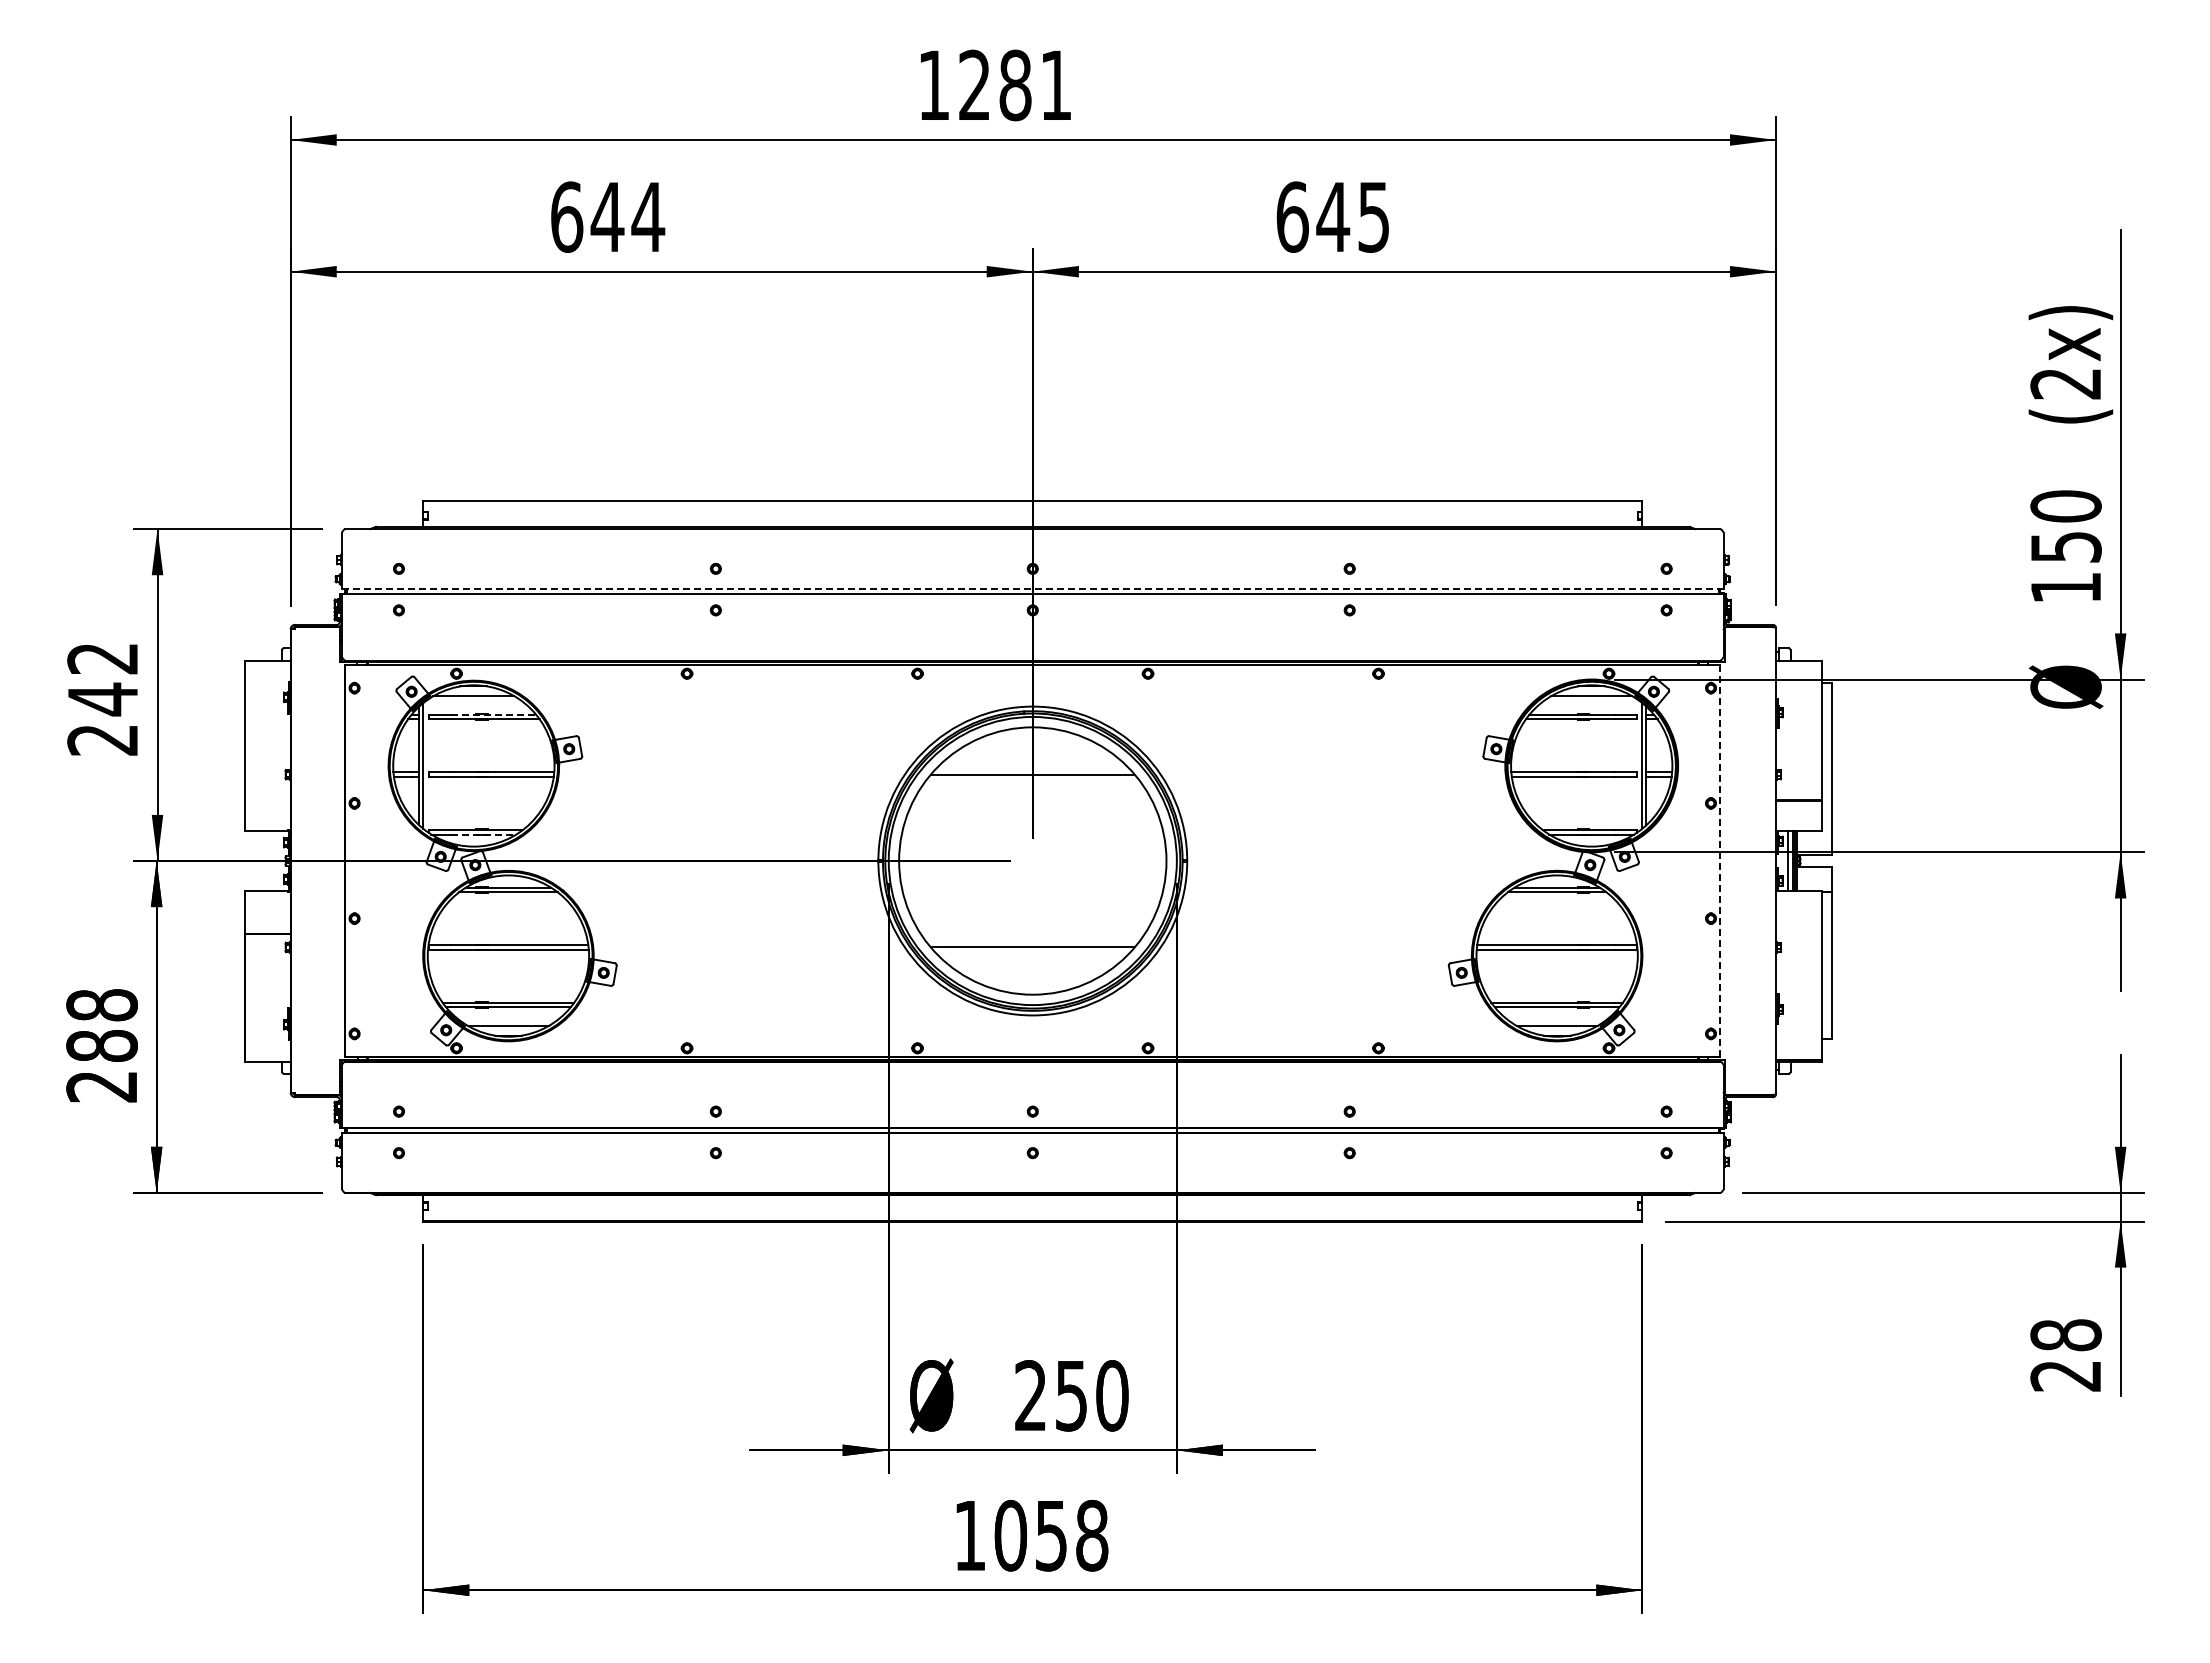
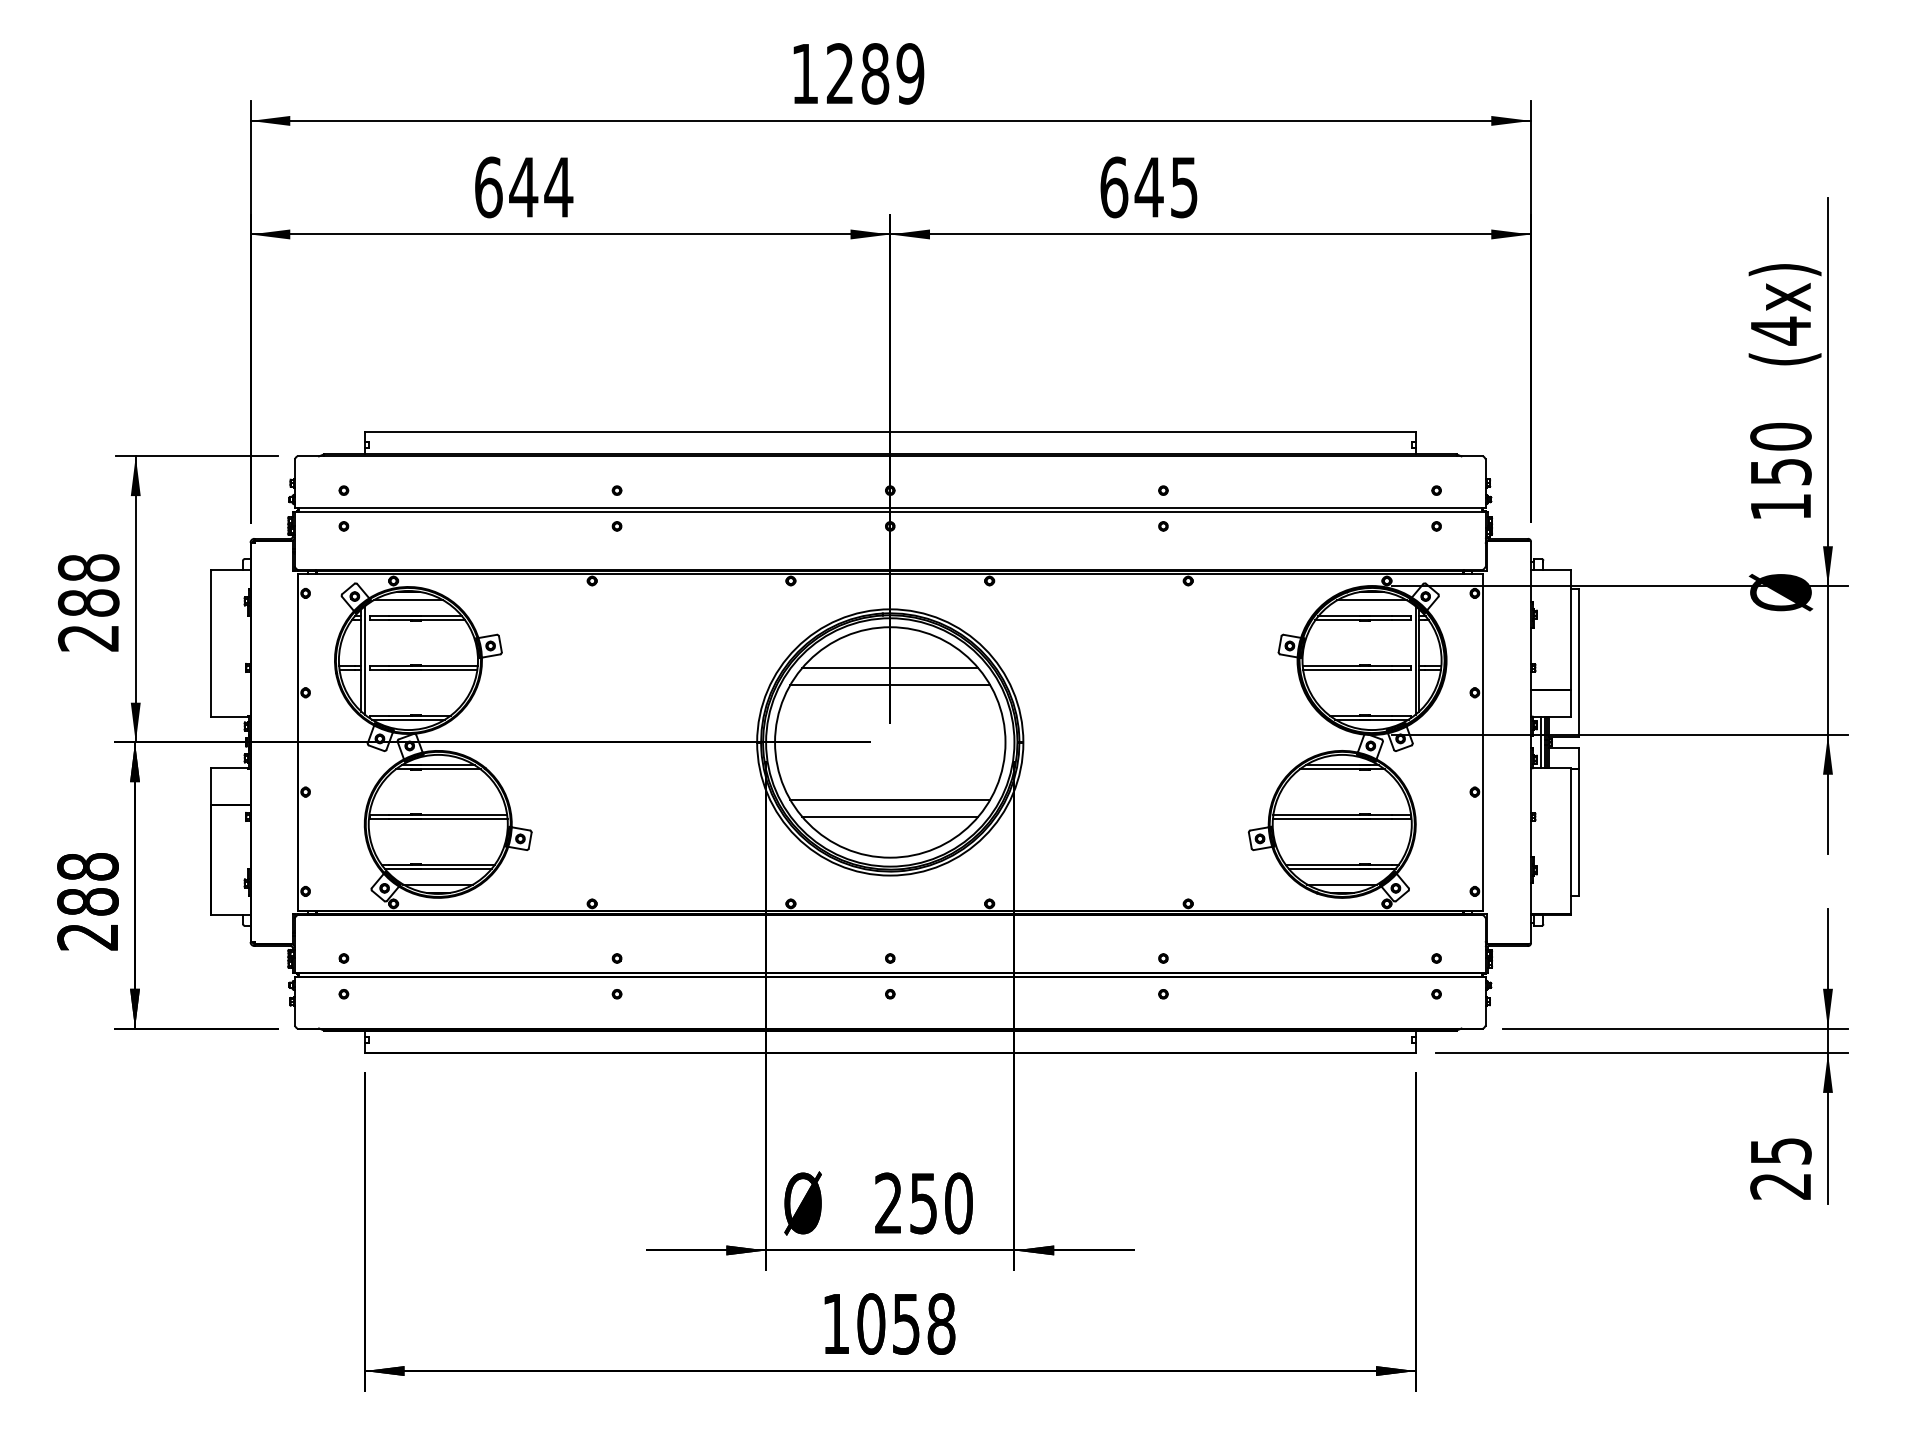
text: (1056, 85) -> (910, 73), 1281 -> 1289
text: (2065, 383) -> (1780, 330), (2x) -> (4x)
line: (1032, 589) -> (890, 508), dashed -> solid
text: (102, 679) -> (88, 585), 242 -> 288
line: (493, 714) -> (425, 616), dashed -> solid
line: (1032, 794) -> (890, 685), added
line: (483, 834) -> (416, 719), dashed -> solid
line: (1720, 861) -> (1483, 742), dashed -> solid
line: (1032, 927) -> (890, 799), added
text: (2065, 1335) -> (1780, 1151), 28 -> 25

